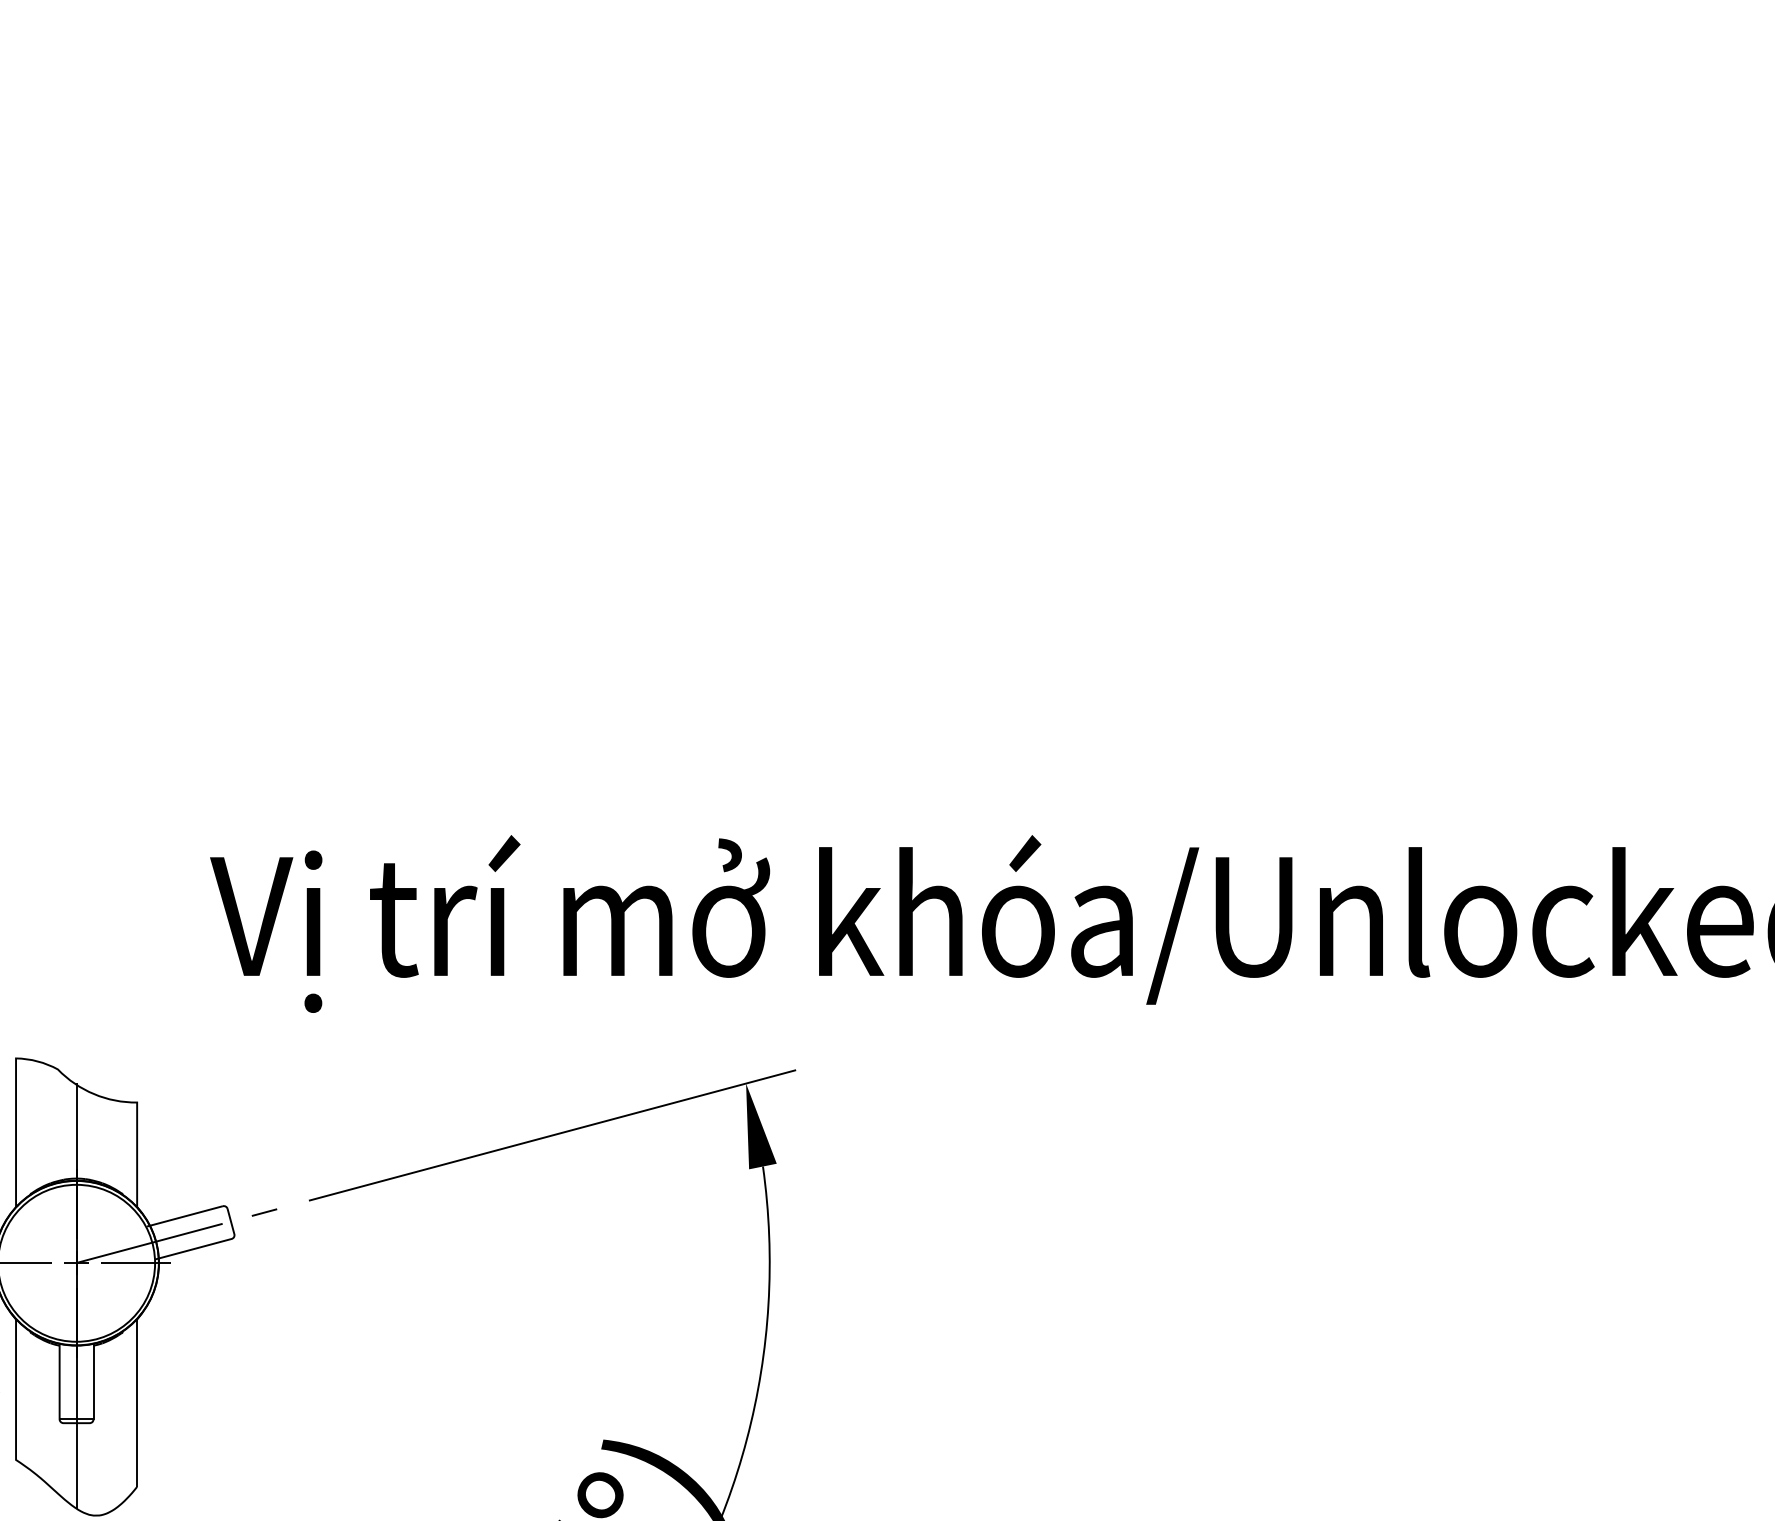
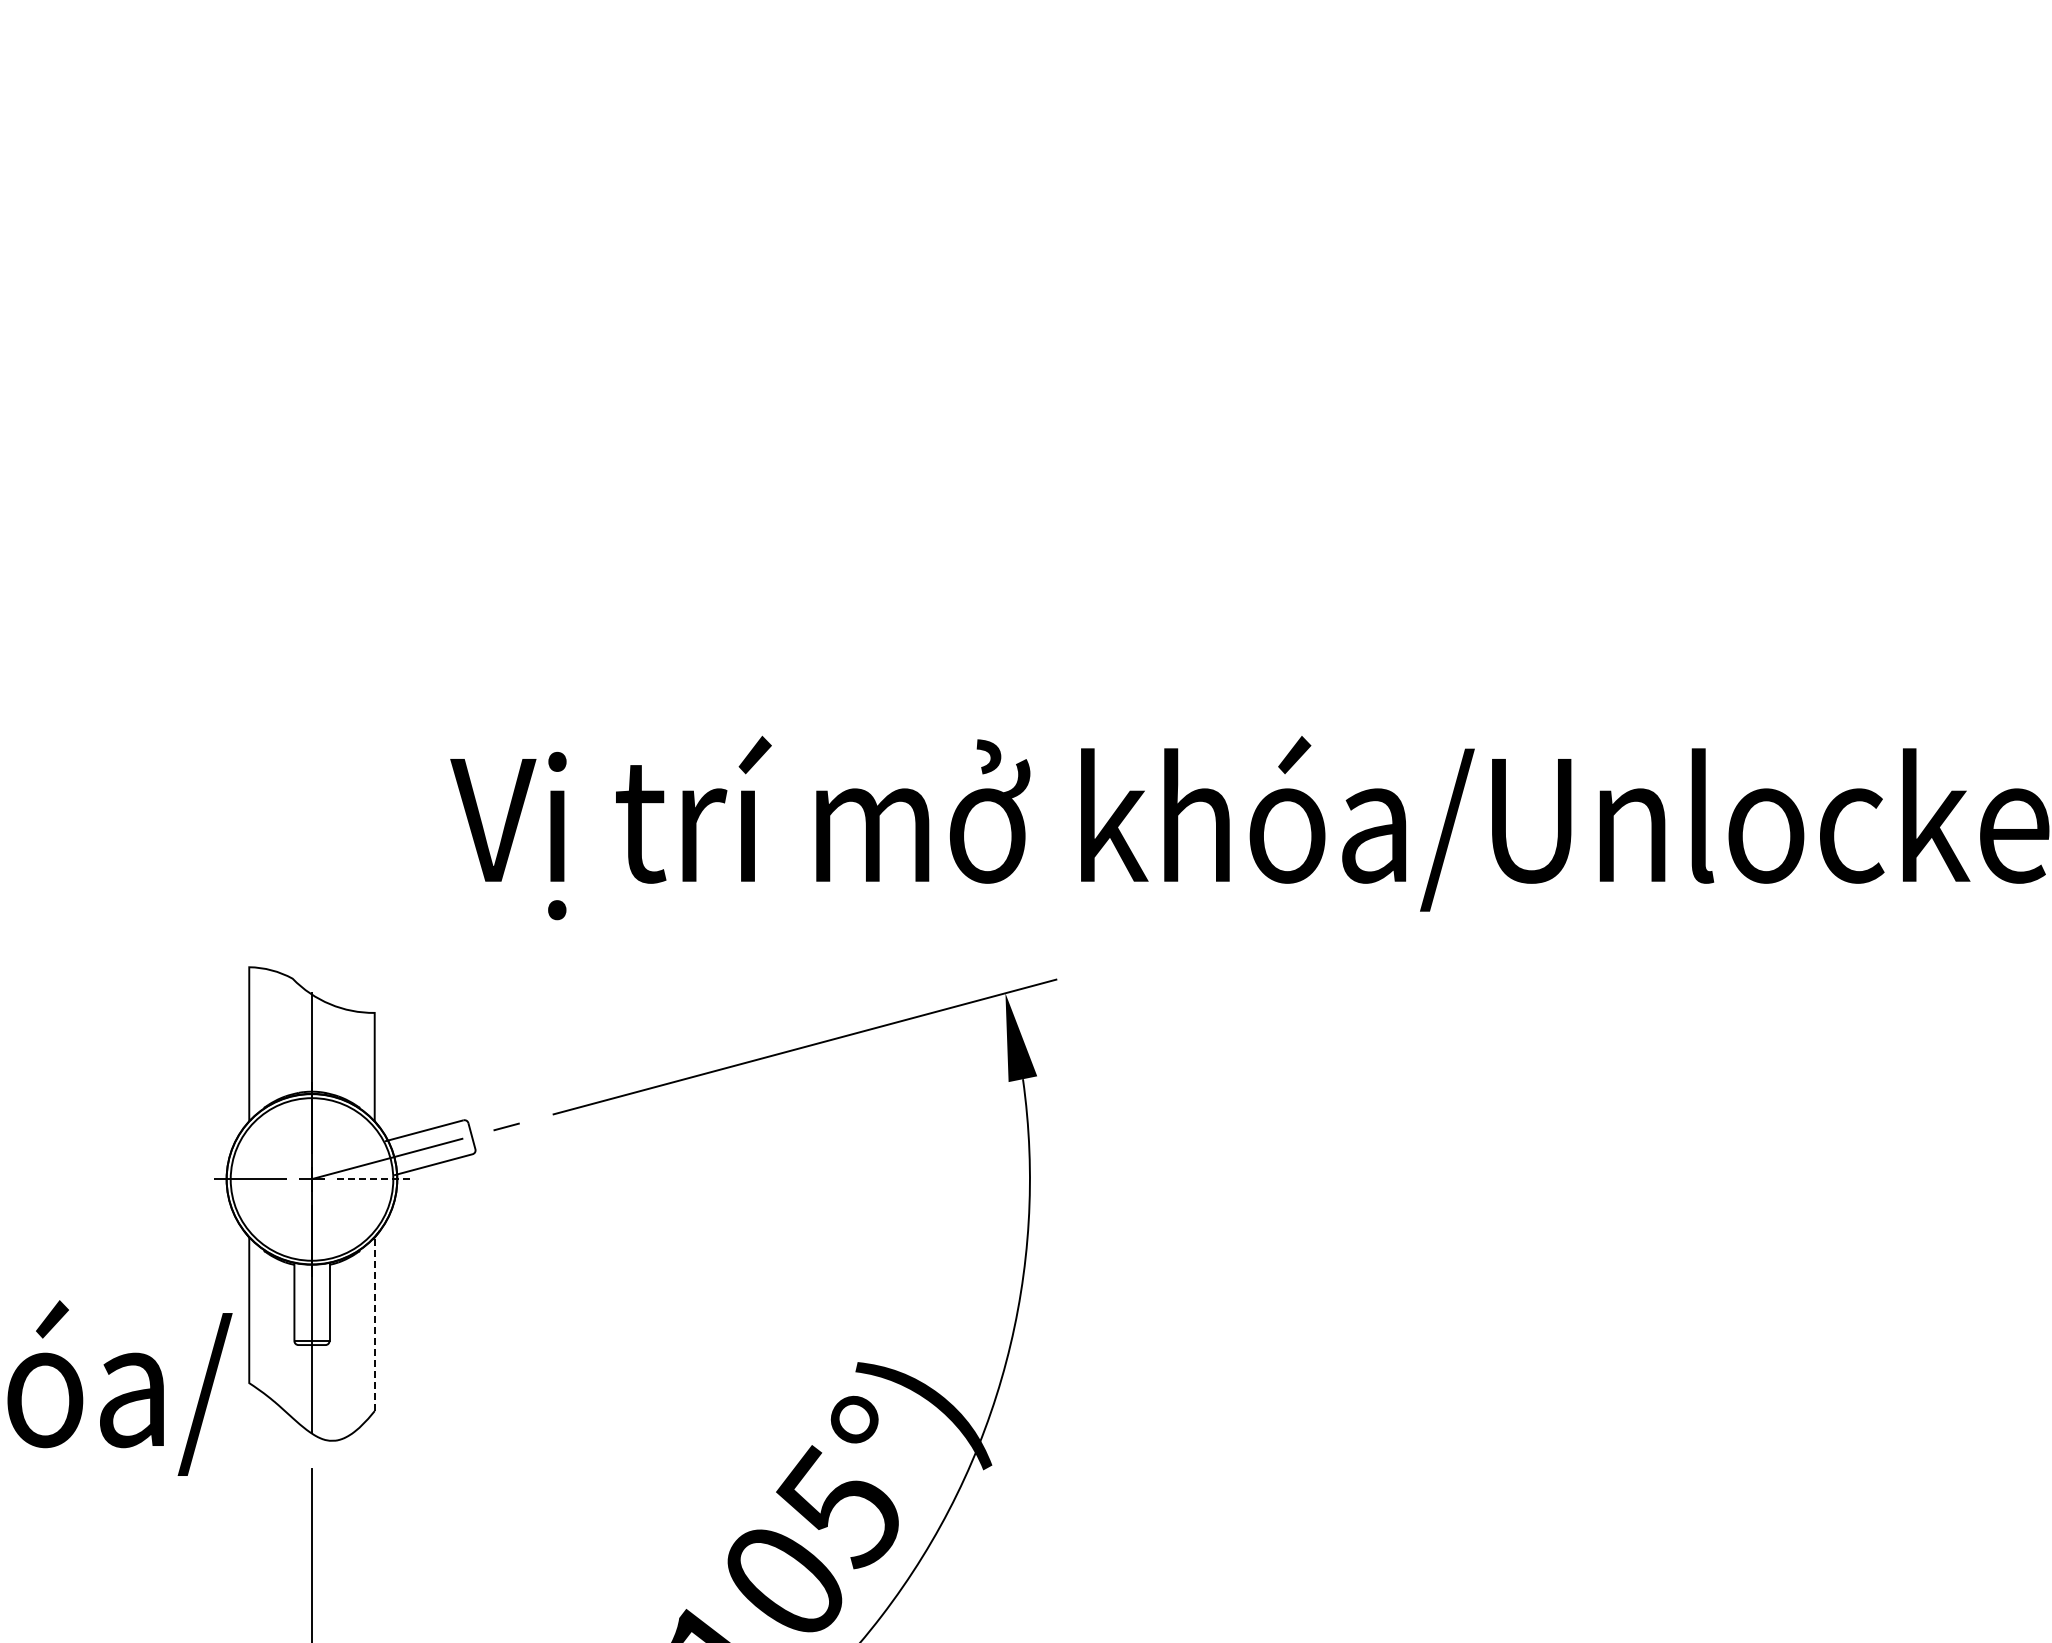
line: (135, 1263) -> (373, 1179), solid -> dashed
line: (136, 1403) -> (374, 1324), solid -> dashed

